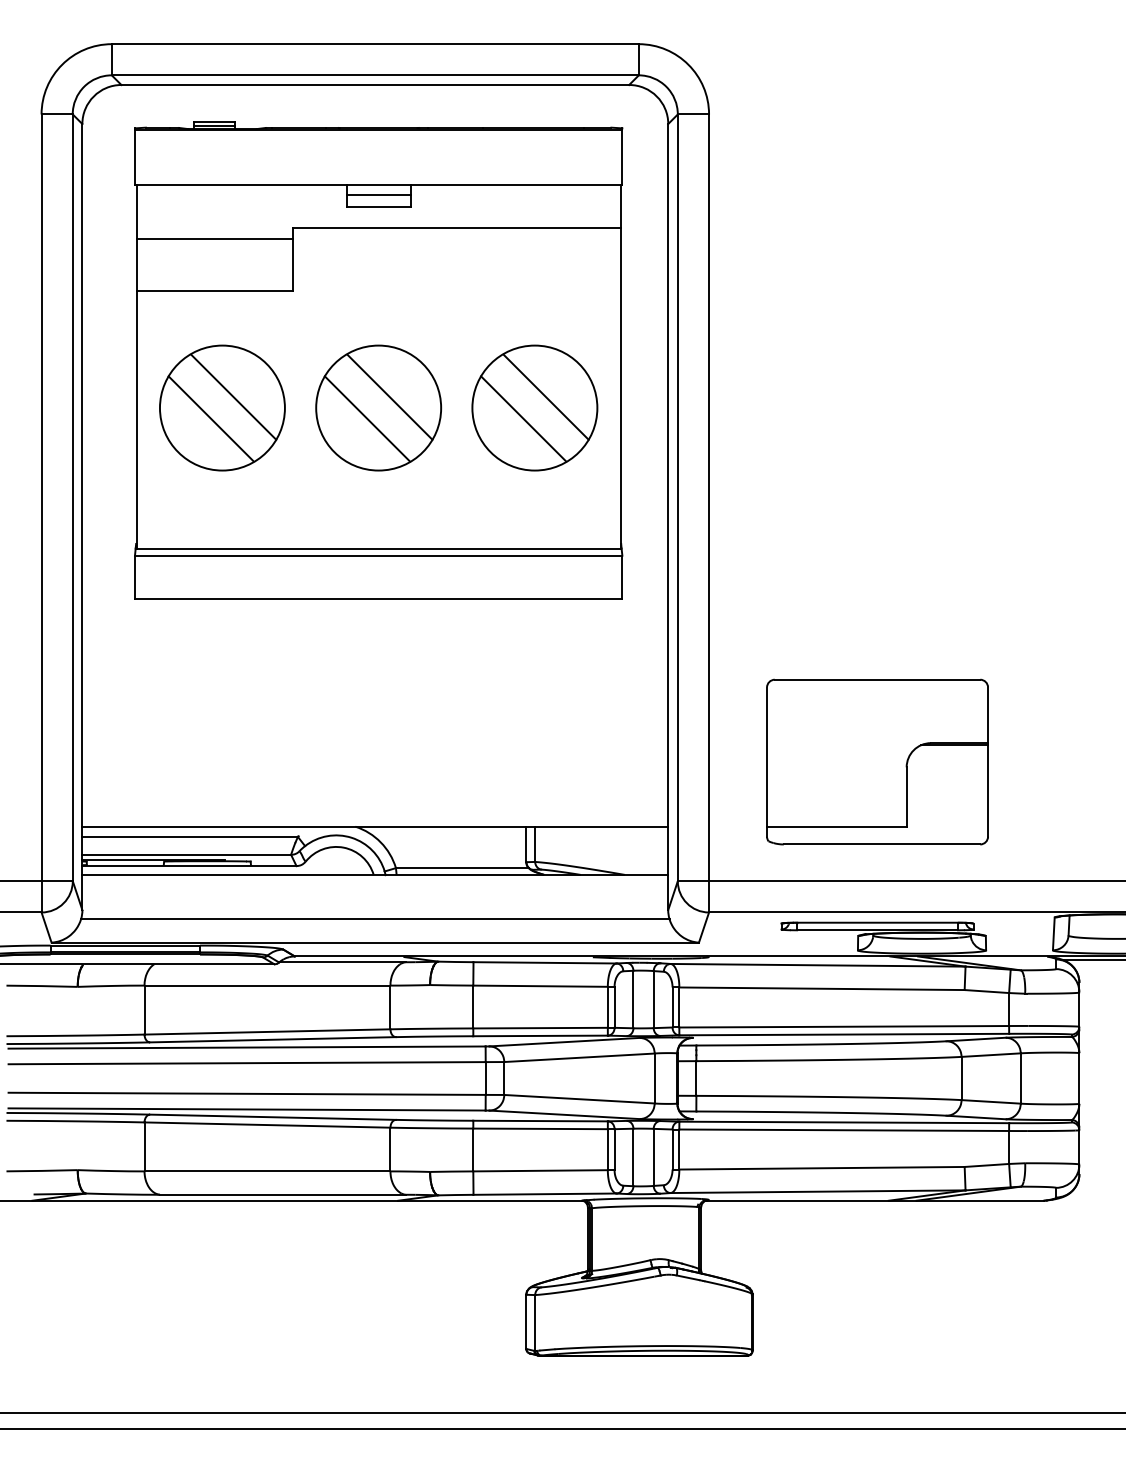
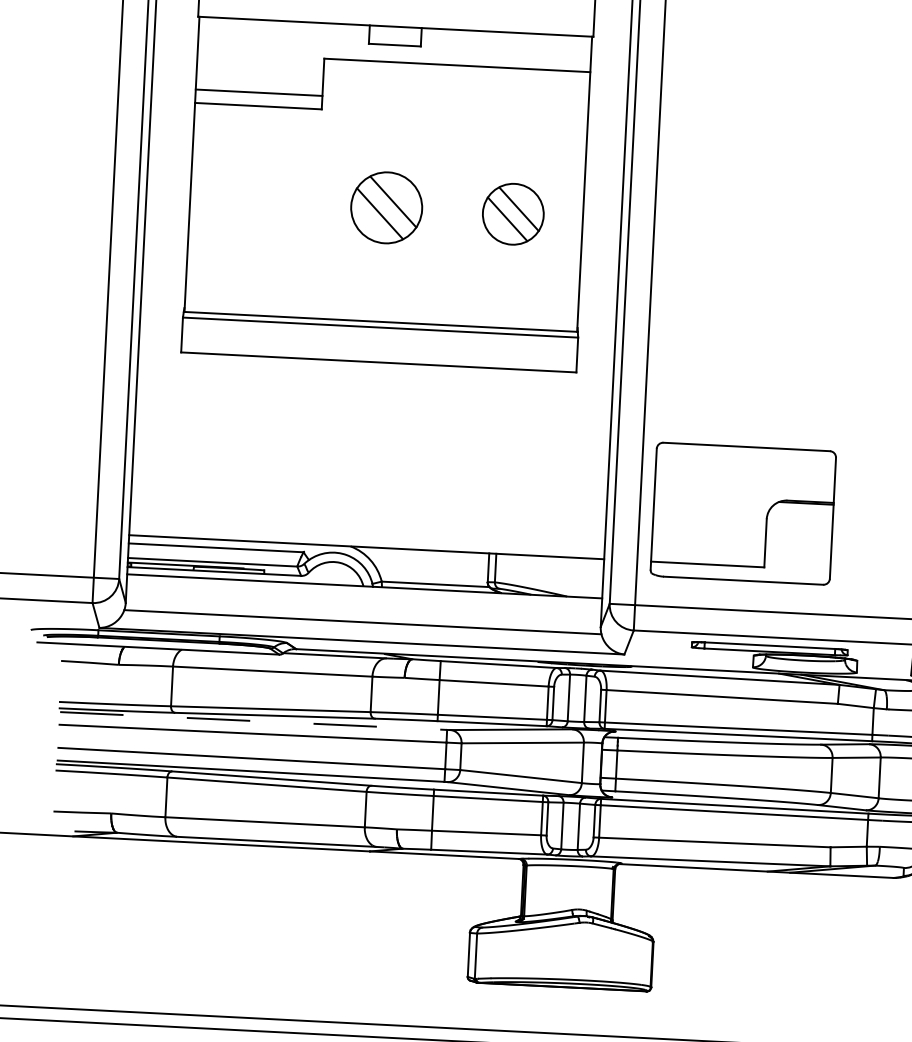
line: (378, 194) -> (395, 34), removed
line: (214, 239) -> (258, 92), moved
part: (222, 407) -> (260, 201), removed
part: (378, 407) -> (386, 207), size x0.7
part: (534, 407) -> (512, 213), size x0.6
part: (877, 761) -> (743, 513), moved
line: (247, 1047) -> (253, 720), solid -> dashed

